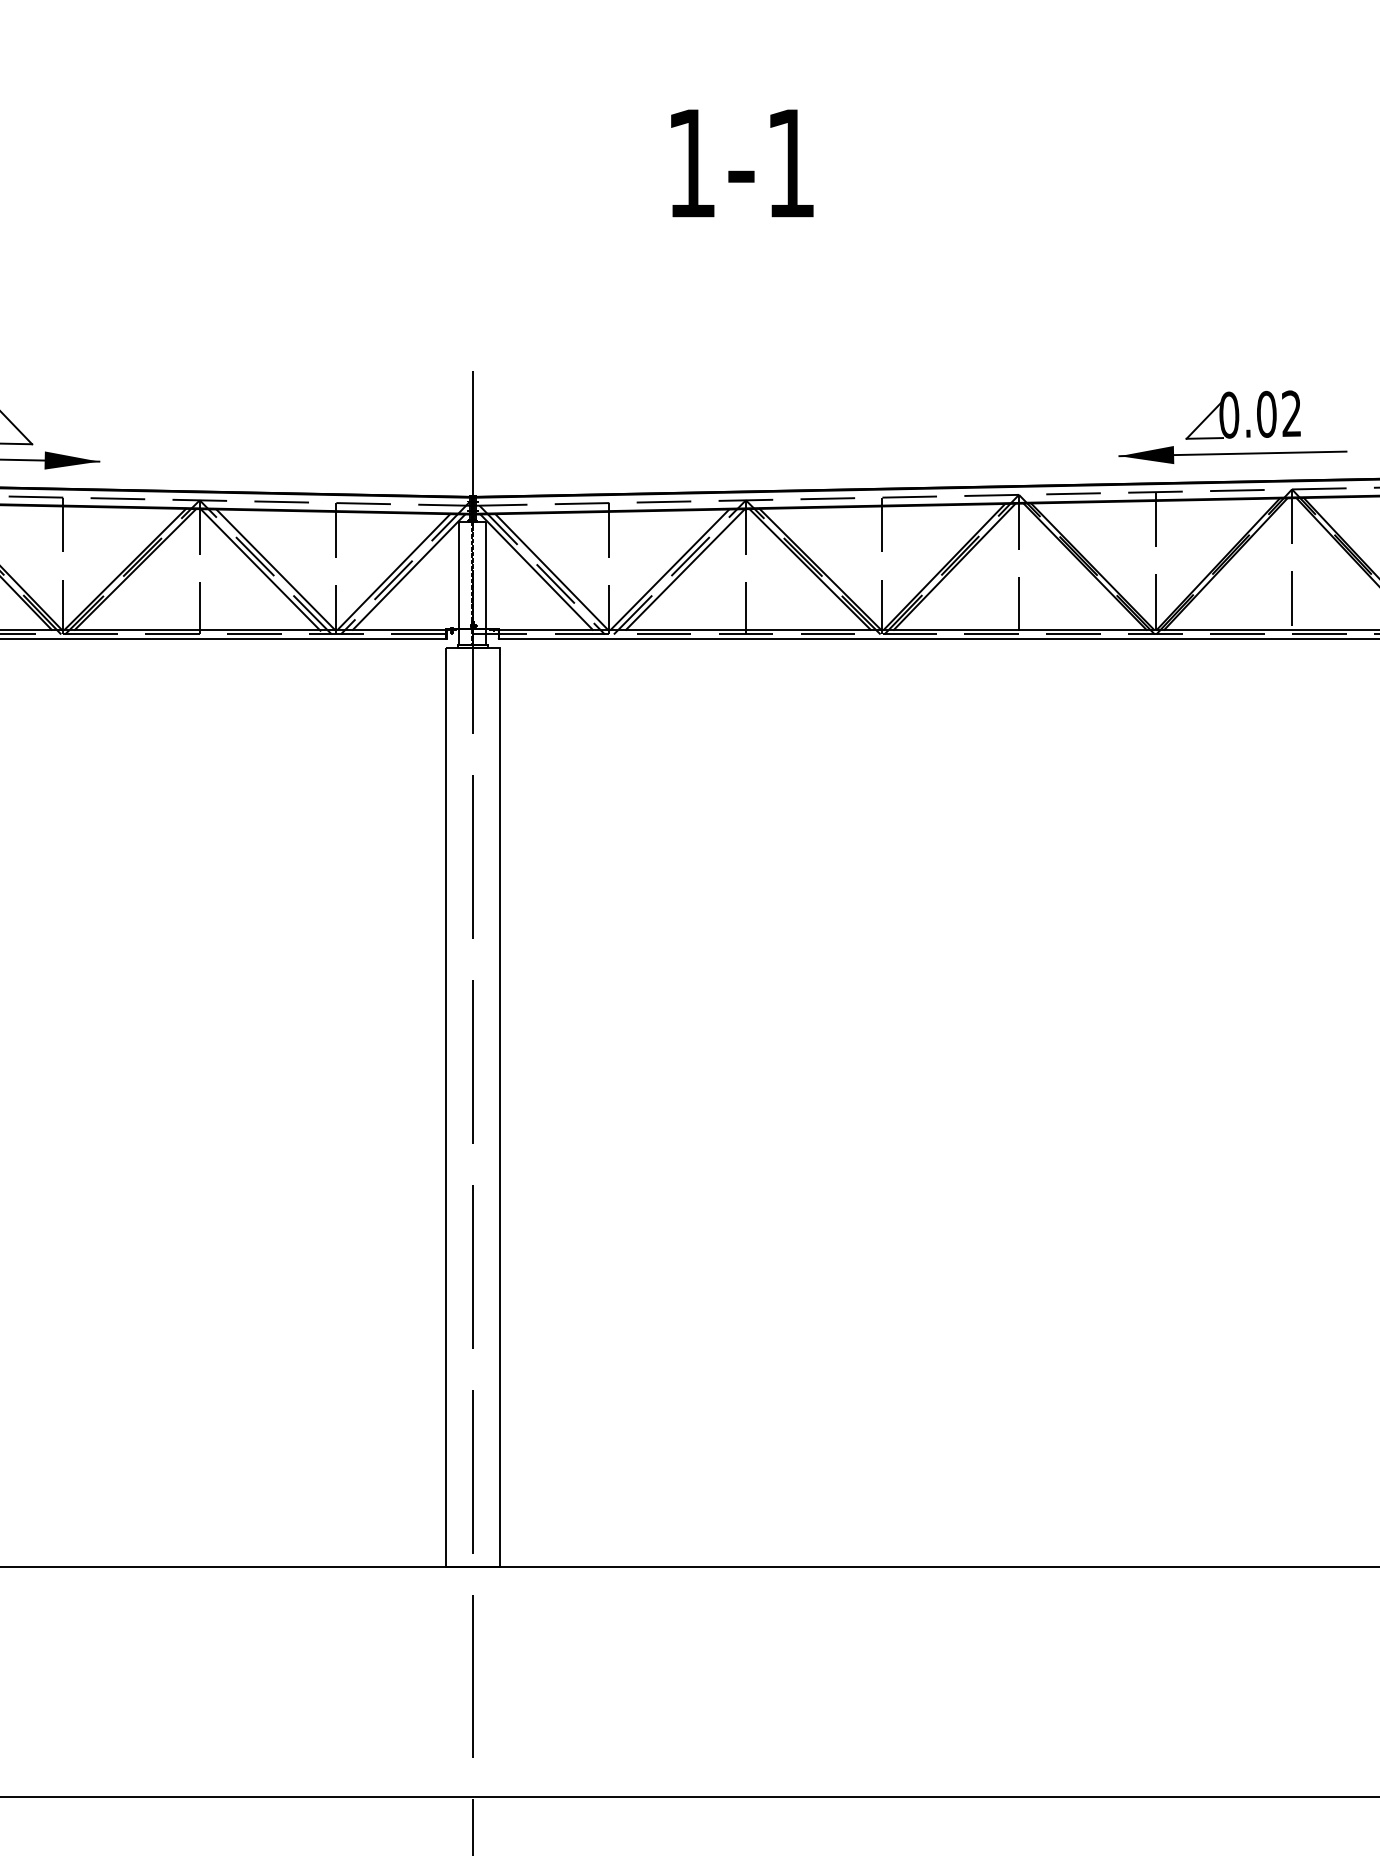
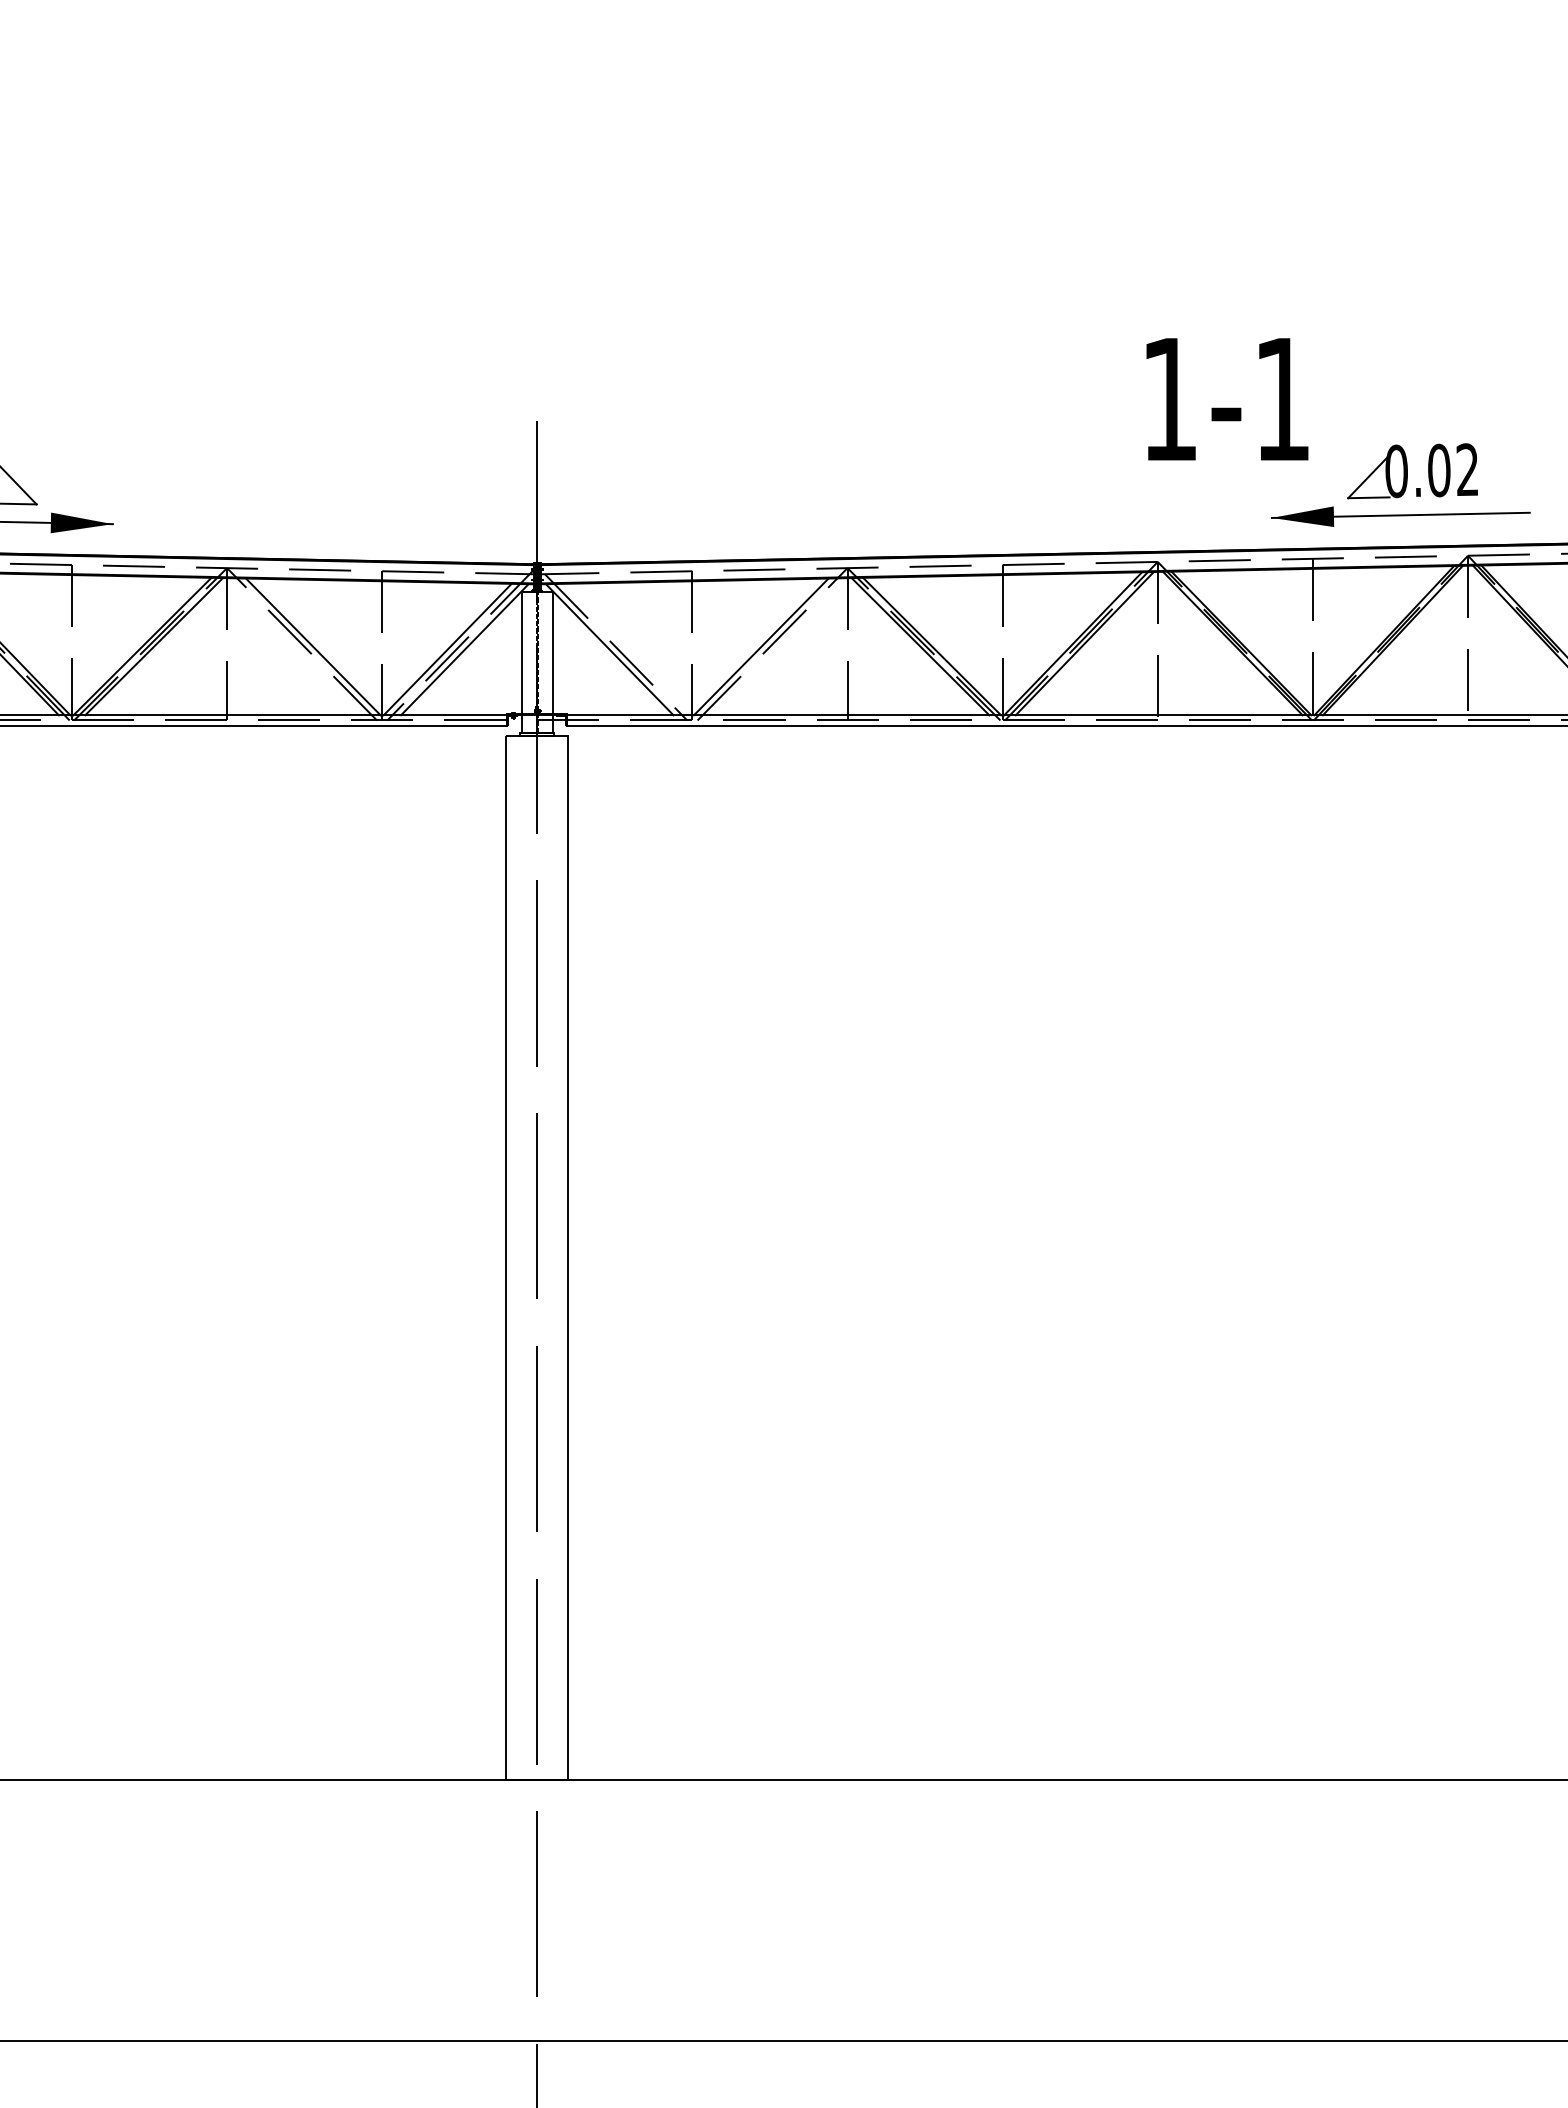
text: (742, 163) -> (1227, 399), moved
line: (685, 569) -> (778, 646), removed
line: (260, 570) -> (296, 647), removed
line: (551, 571) -> (626, 649), removed

